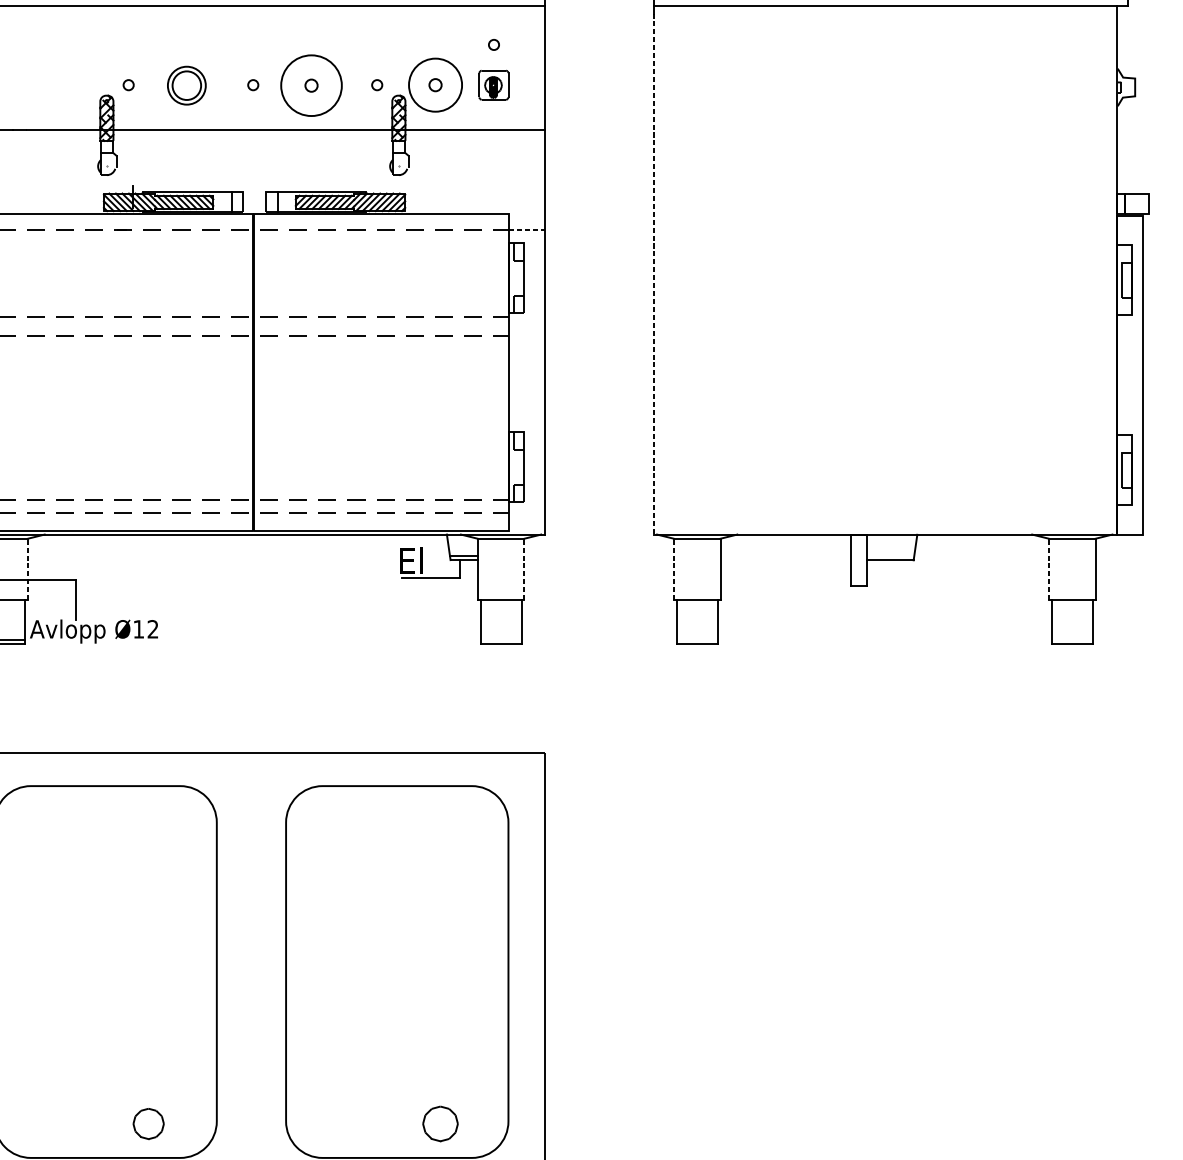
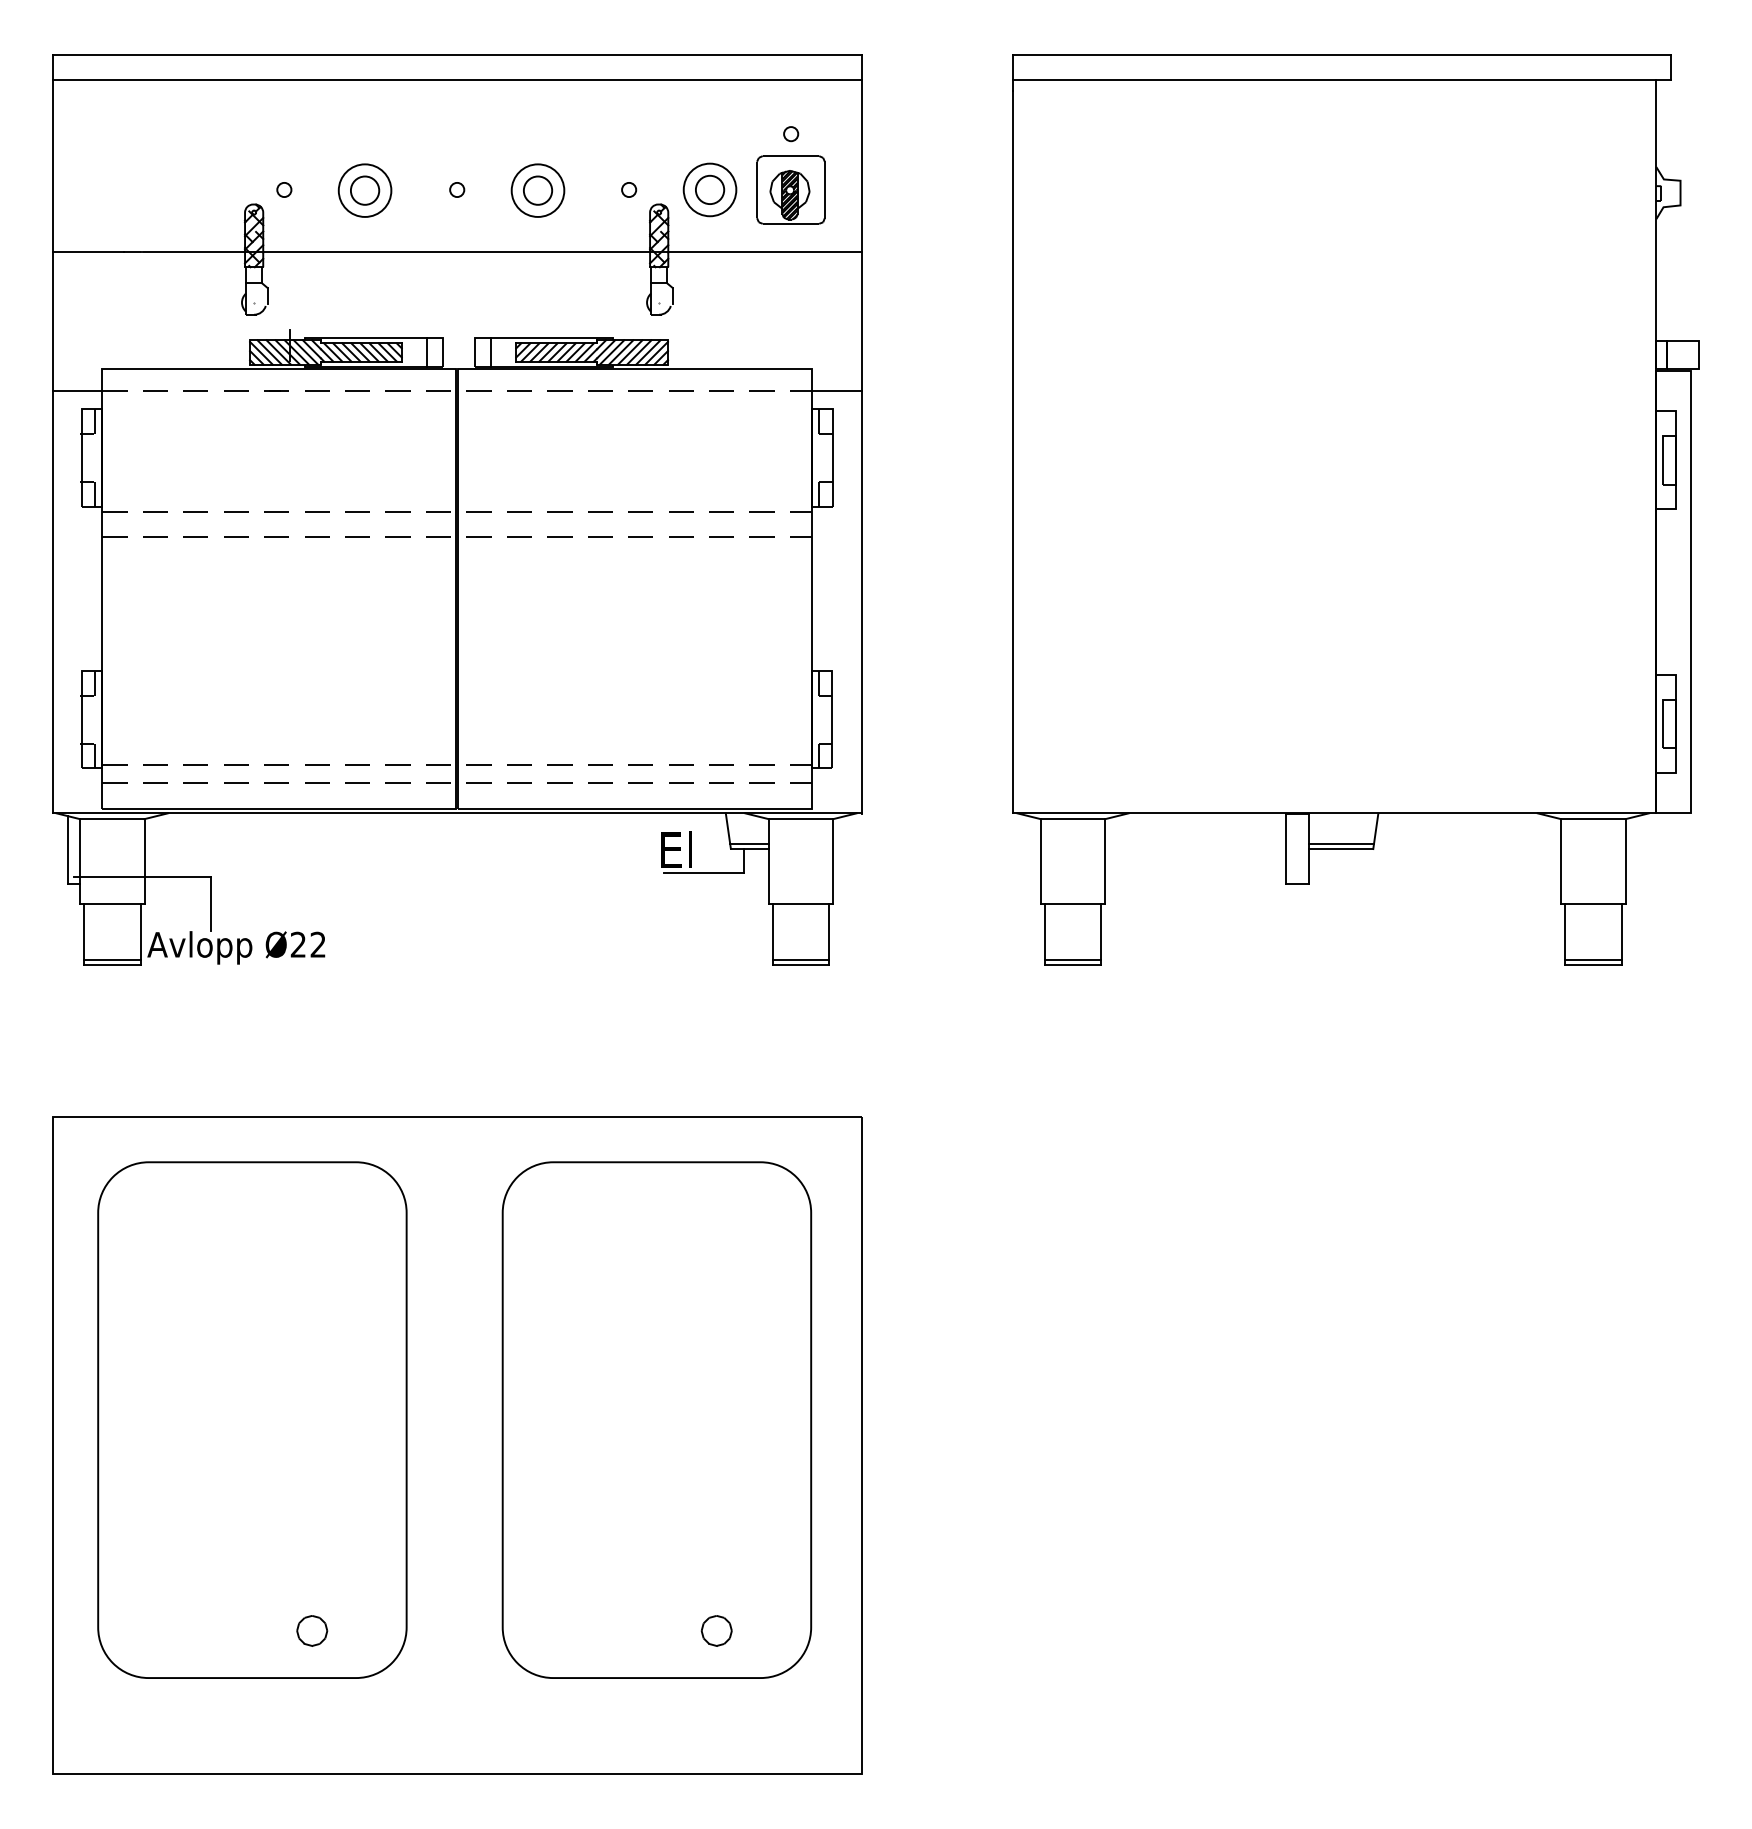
circle: (435, 84) -> (709, 189), size x0.71
circle: (435, 84) -> (709, 189), size x1.67
part: (493, 84) -> (790, 189), size x1.67
circle: (186, 85) -> (364, 190), size x0.71
circle: (311, 85) -> (537, 190), size x0.62
circle: (311, 85) -> (537, 190), size x1.67
line: (526, 229) -> (836, 390), dashed -> solid
line: (654, 274) -> (1013, 452), dashed -> solid
line: (890, 557) -> (1340, 844), added
line: (27, 569) -> (144, 861), dashed -> solid
line: (524, 569) -> (833, 861), dashed -> solid
line: (673, 569) -> (1040, 861), dashed -> solid
line: (1048, 569) -> (1560, 861), dashed -> solid
text: (138, 629) -> (297, 944), Ø12 -> Ø22
line: (500, 640) -> (800, 960), added
line: (696, 640) -> (1072, 960), added
line: (1072, 640) -> (1593, 960), added
part: (148, 1123) -> (312, 1630), size x0.71
part: (440, 1123) -> (716, 1630), size x0.62

